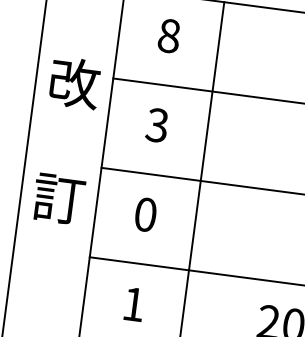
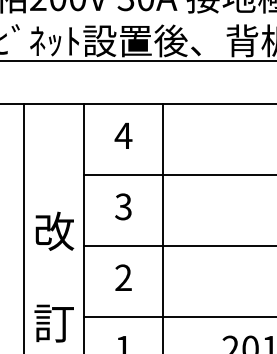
text: (169, 35) -> (123, 135), 8 -> 4
text: (67, 139) -> (54, 276), moved
text: (145, 214) -> (123, 277), 0 -> 2

